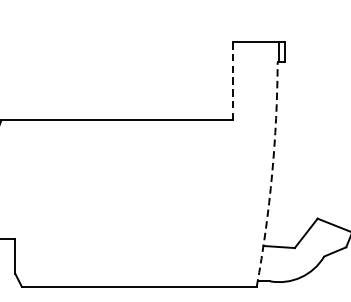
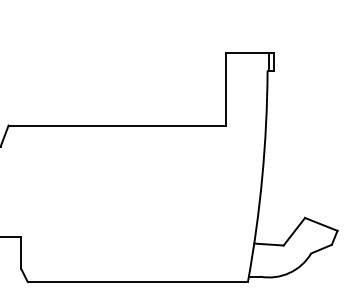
line: (232, 80) -> (225, 88), dashed -> solid
arc: (272, 174) -> (262, 176), dashed -> solid

